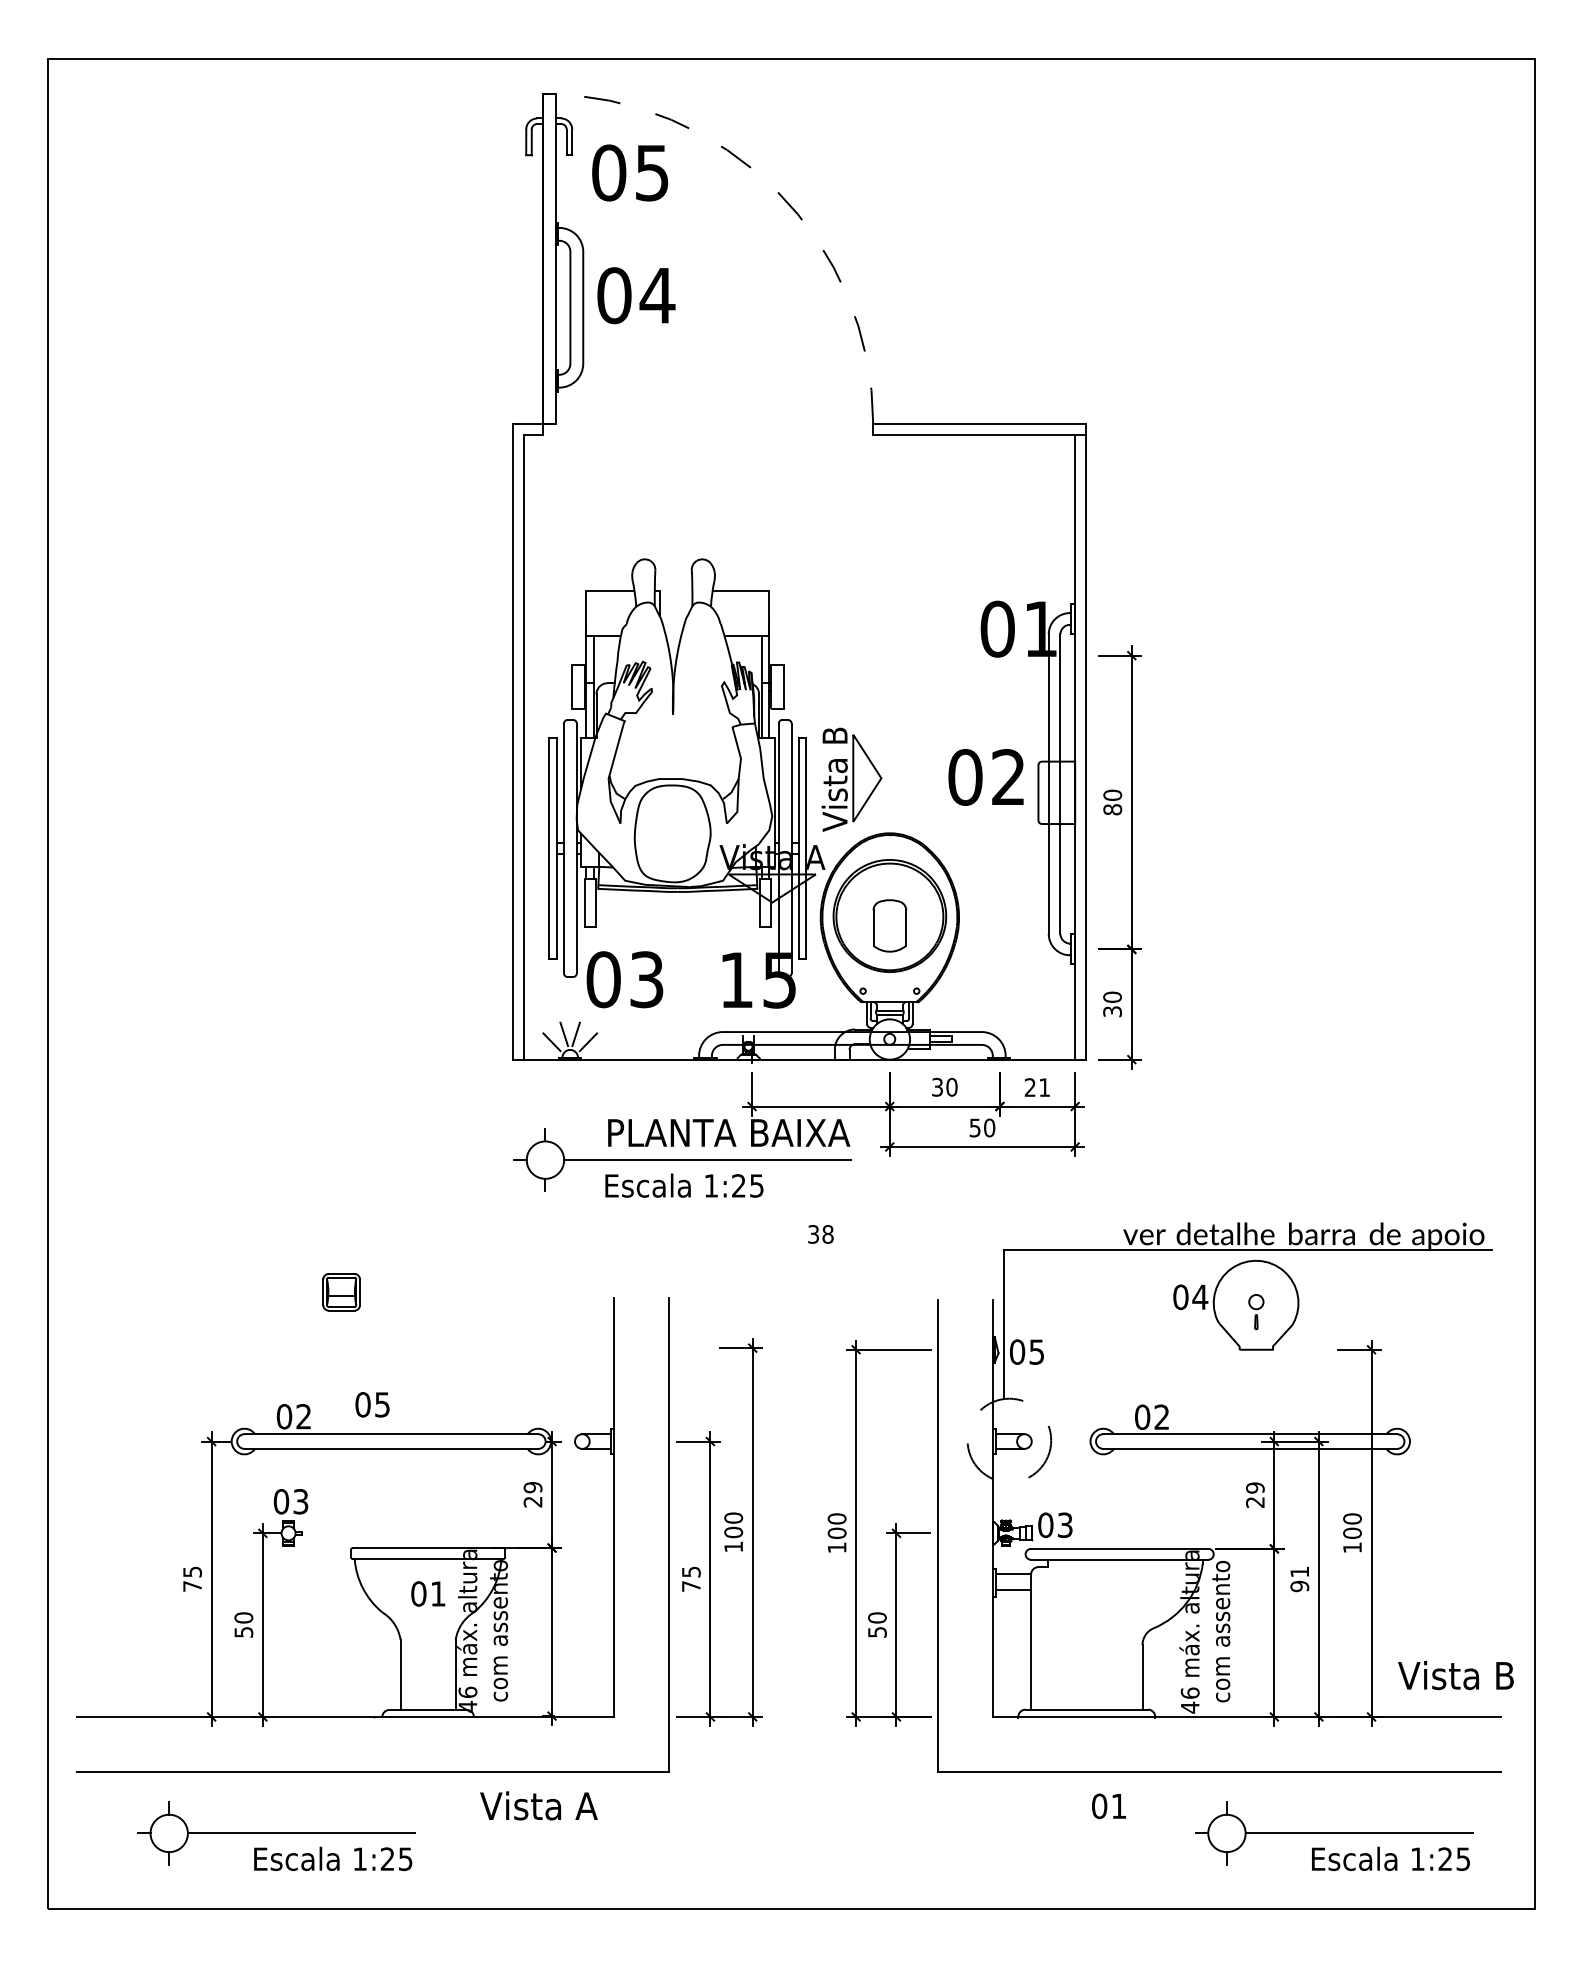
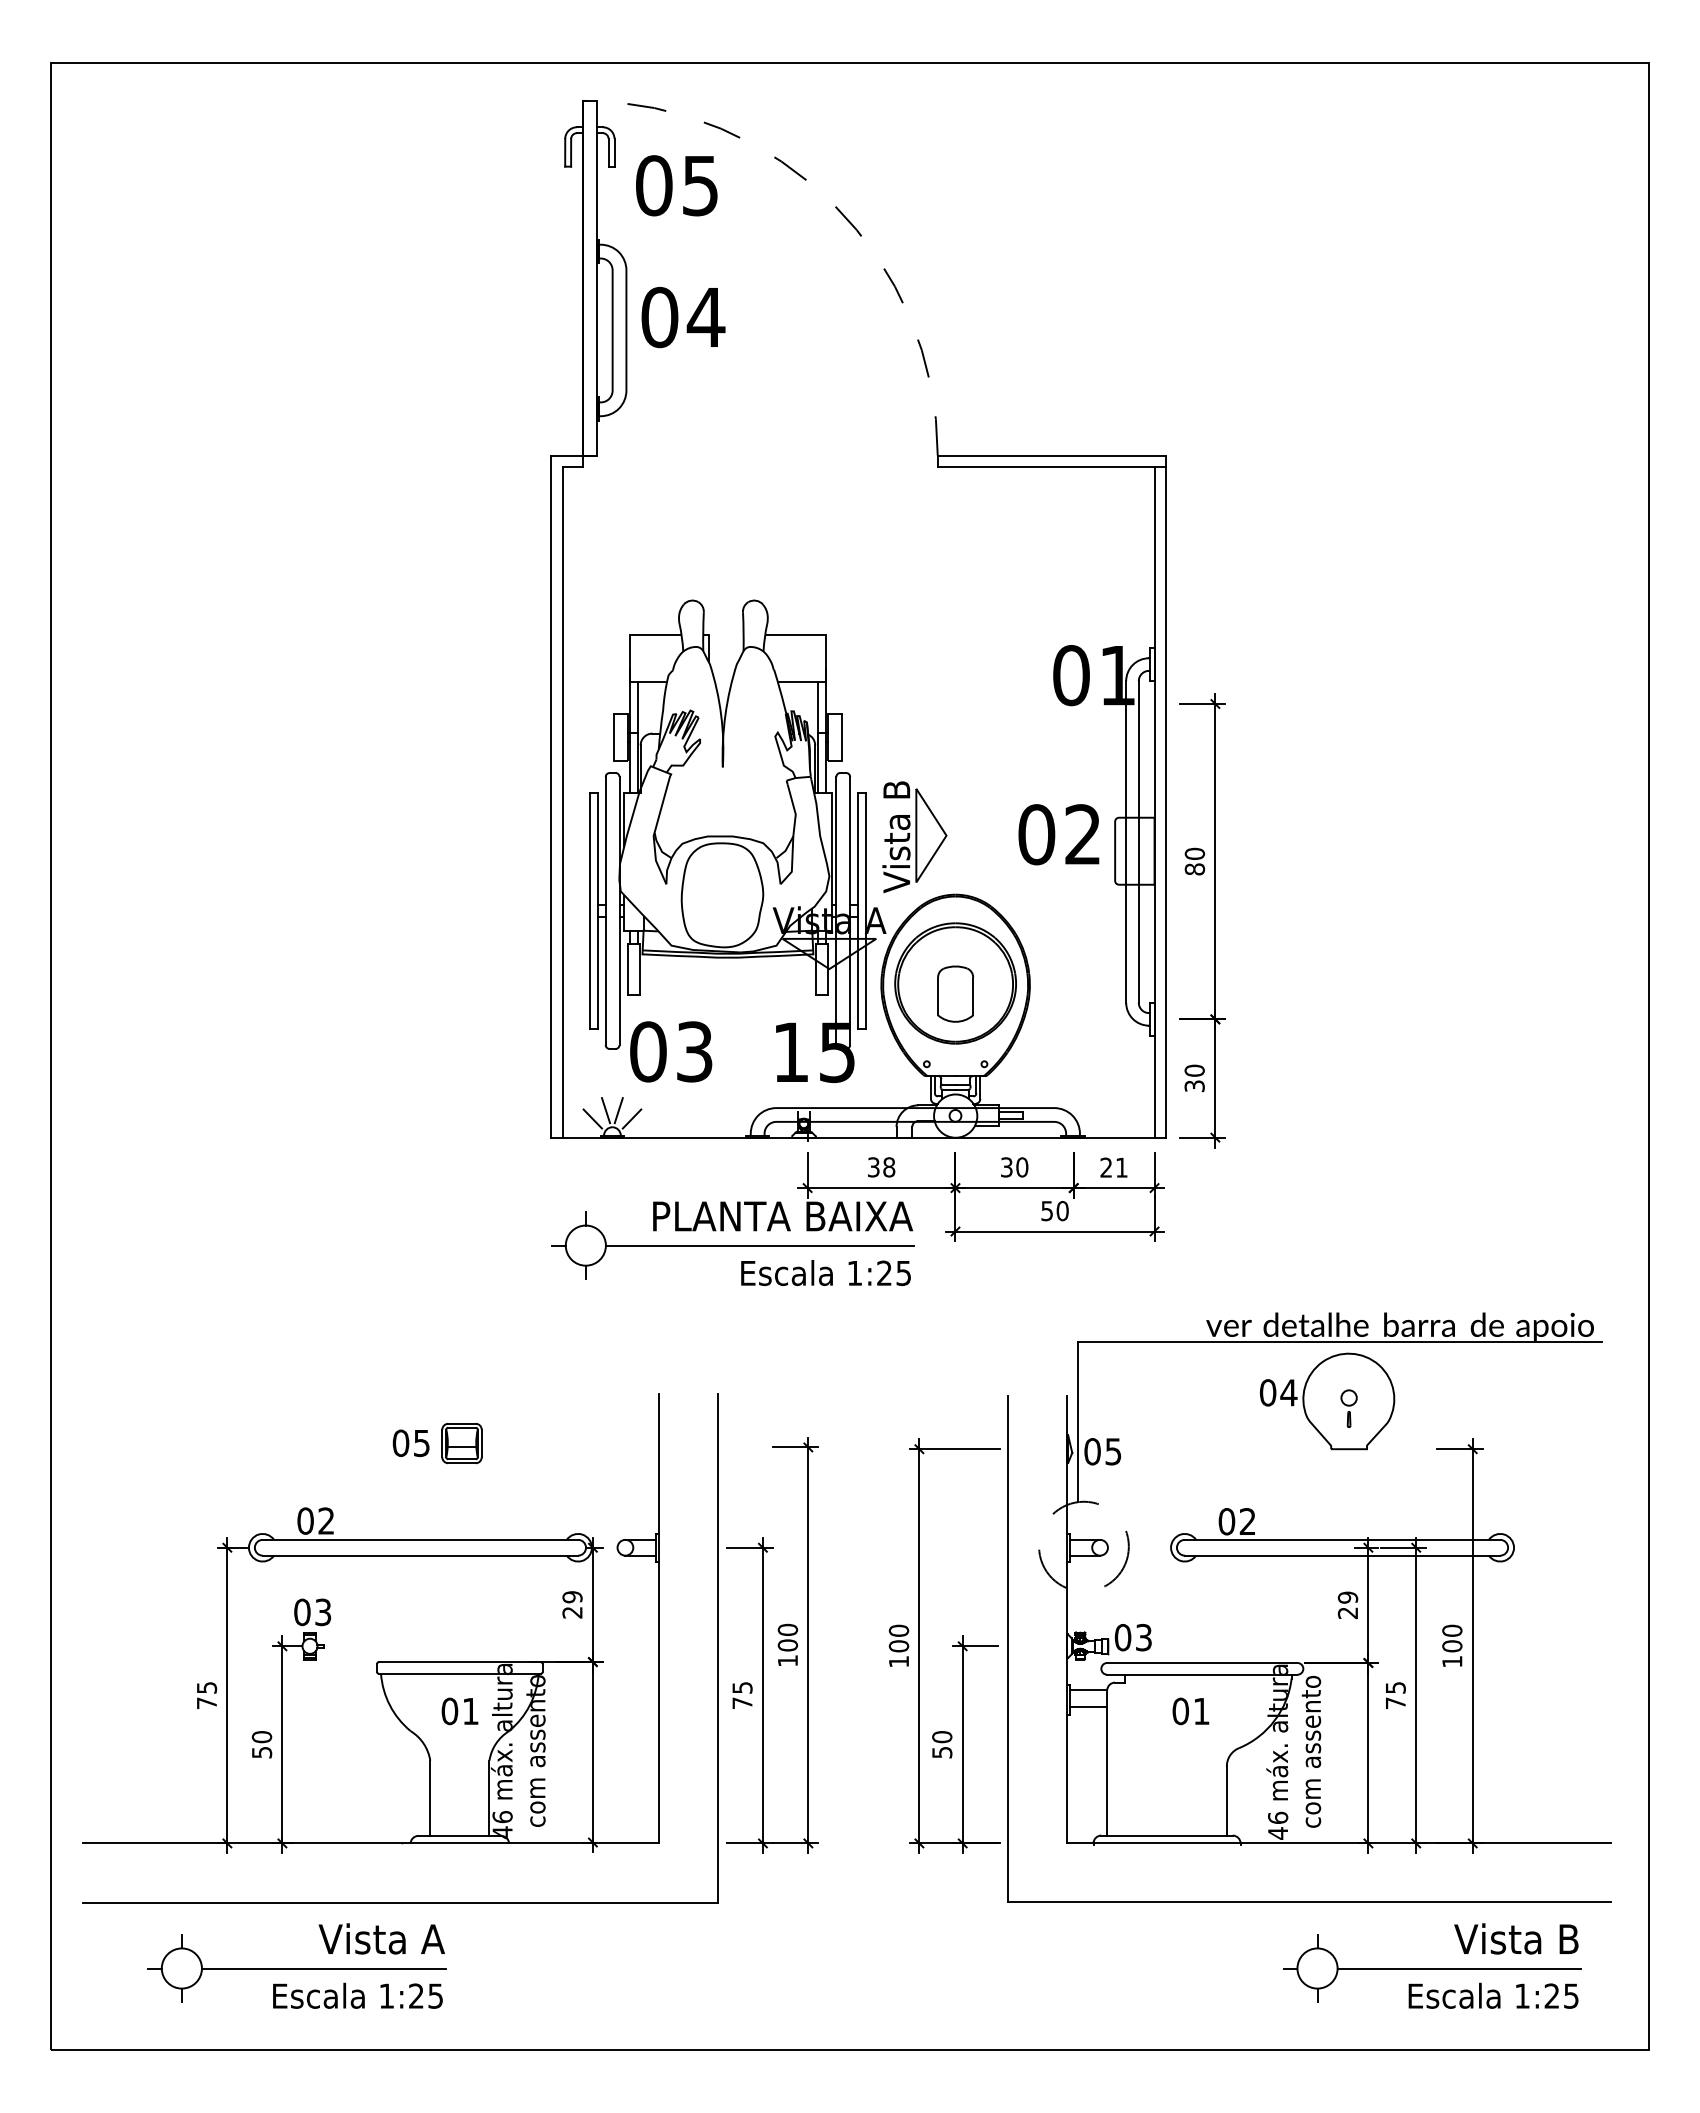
text: (683, 1185) -> (825, 1272), moved
text: (820, 1234) -> (881, 1167), moved
part: (341, 1292) -> (461, 1443), moved
text: (371, 1404) -> (410, 1442), moved
text: (1299, 1579) -> (1395, 1695), 91 -> 75
text: (1456, 1675) -> (1516, 1938), moved
text: (538, 1805) -> (381, 1938), moved
text: (1108, 1806) -> (1190, 1711), moved

